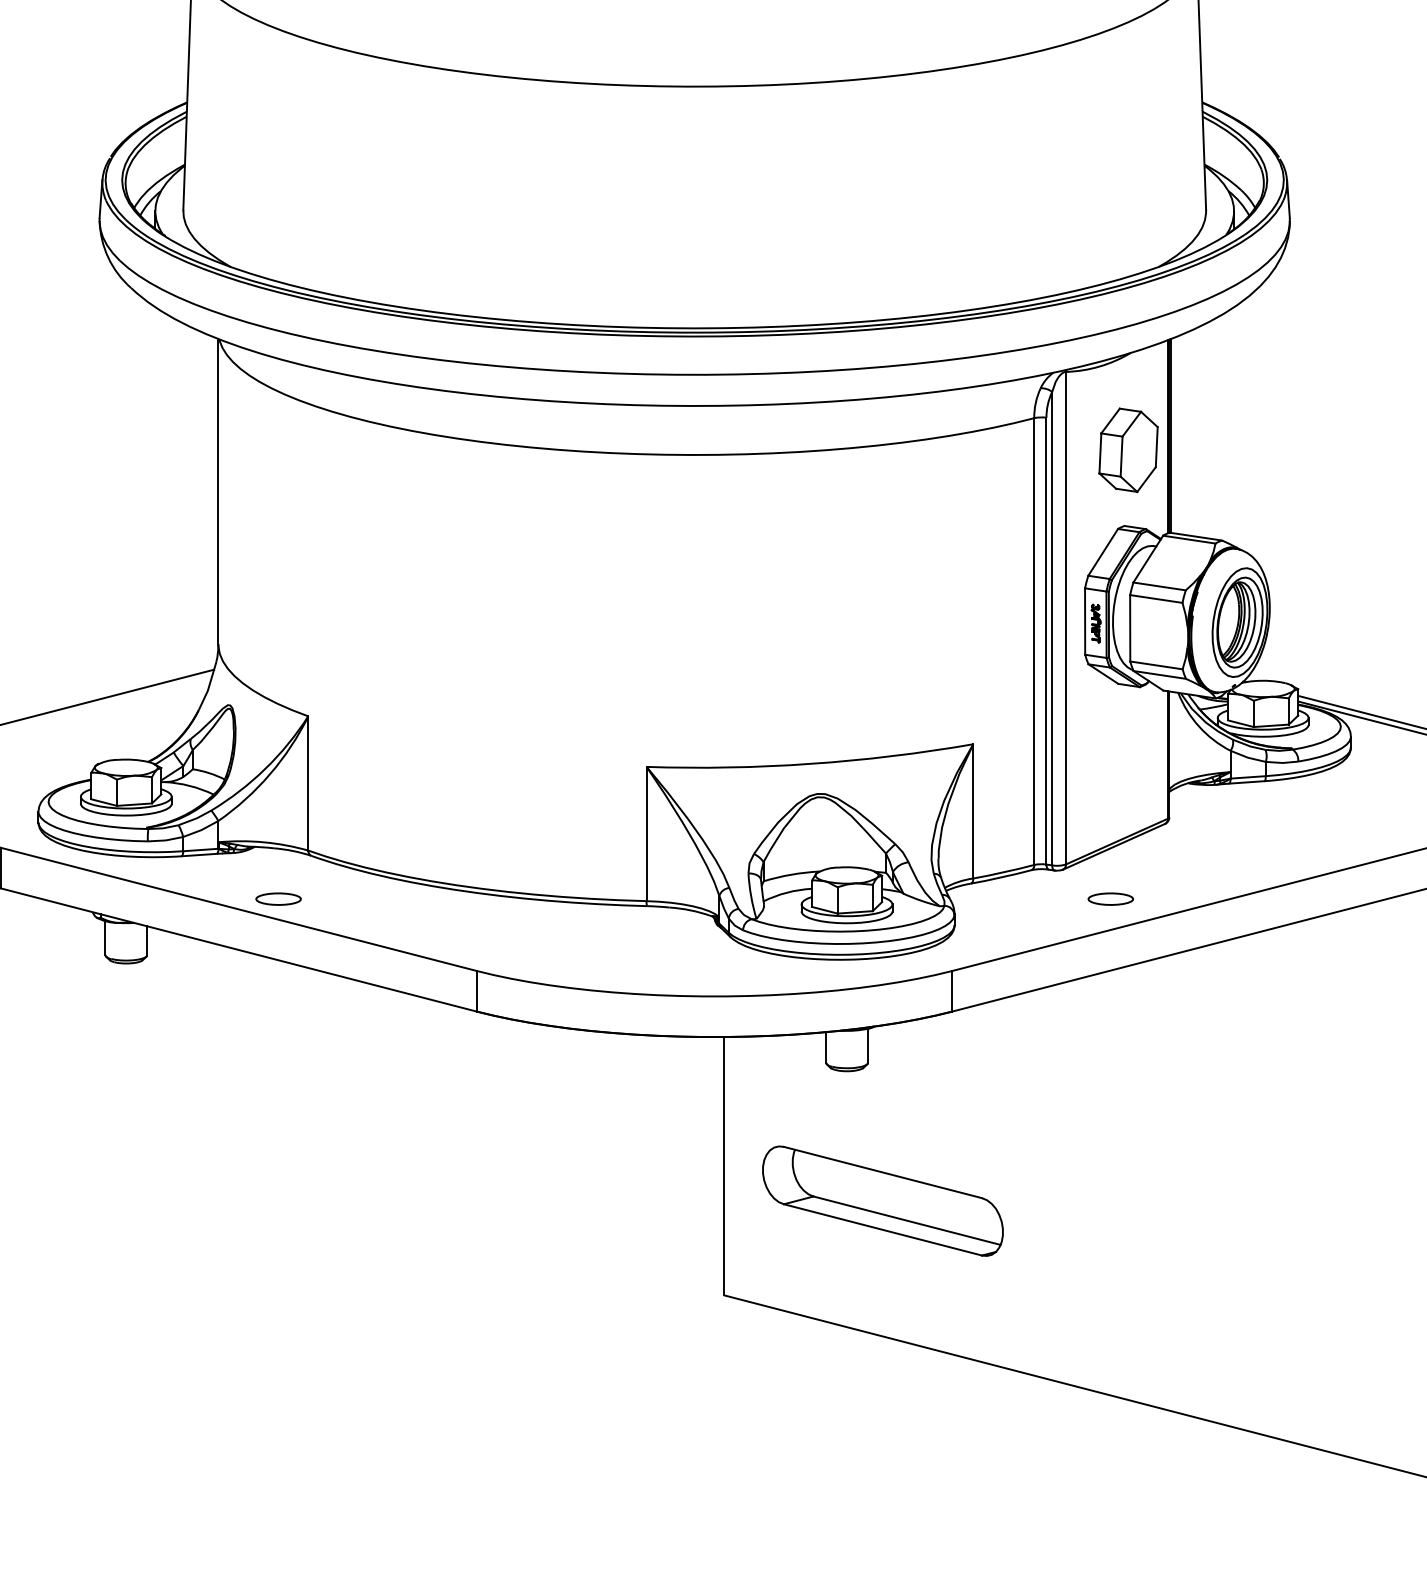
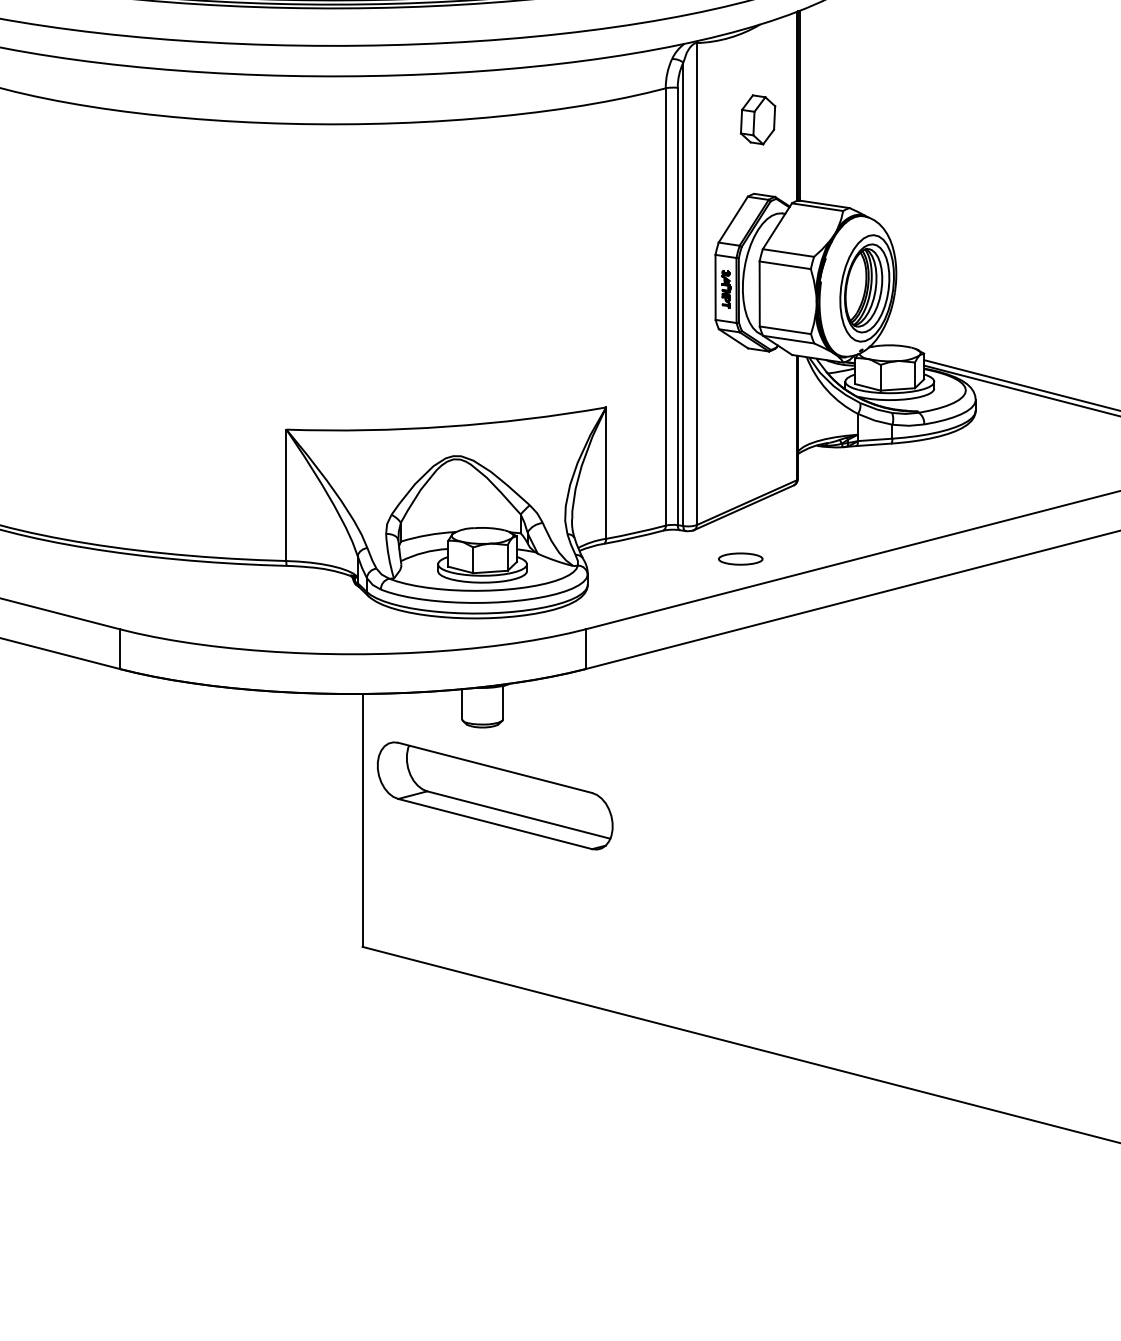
part: (1128, 450) -> (758, 119), size x0.6
part: (882, 1200) -> (494, 795), moved

